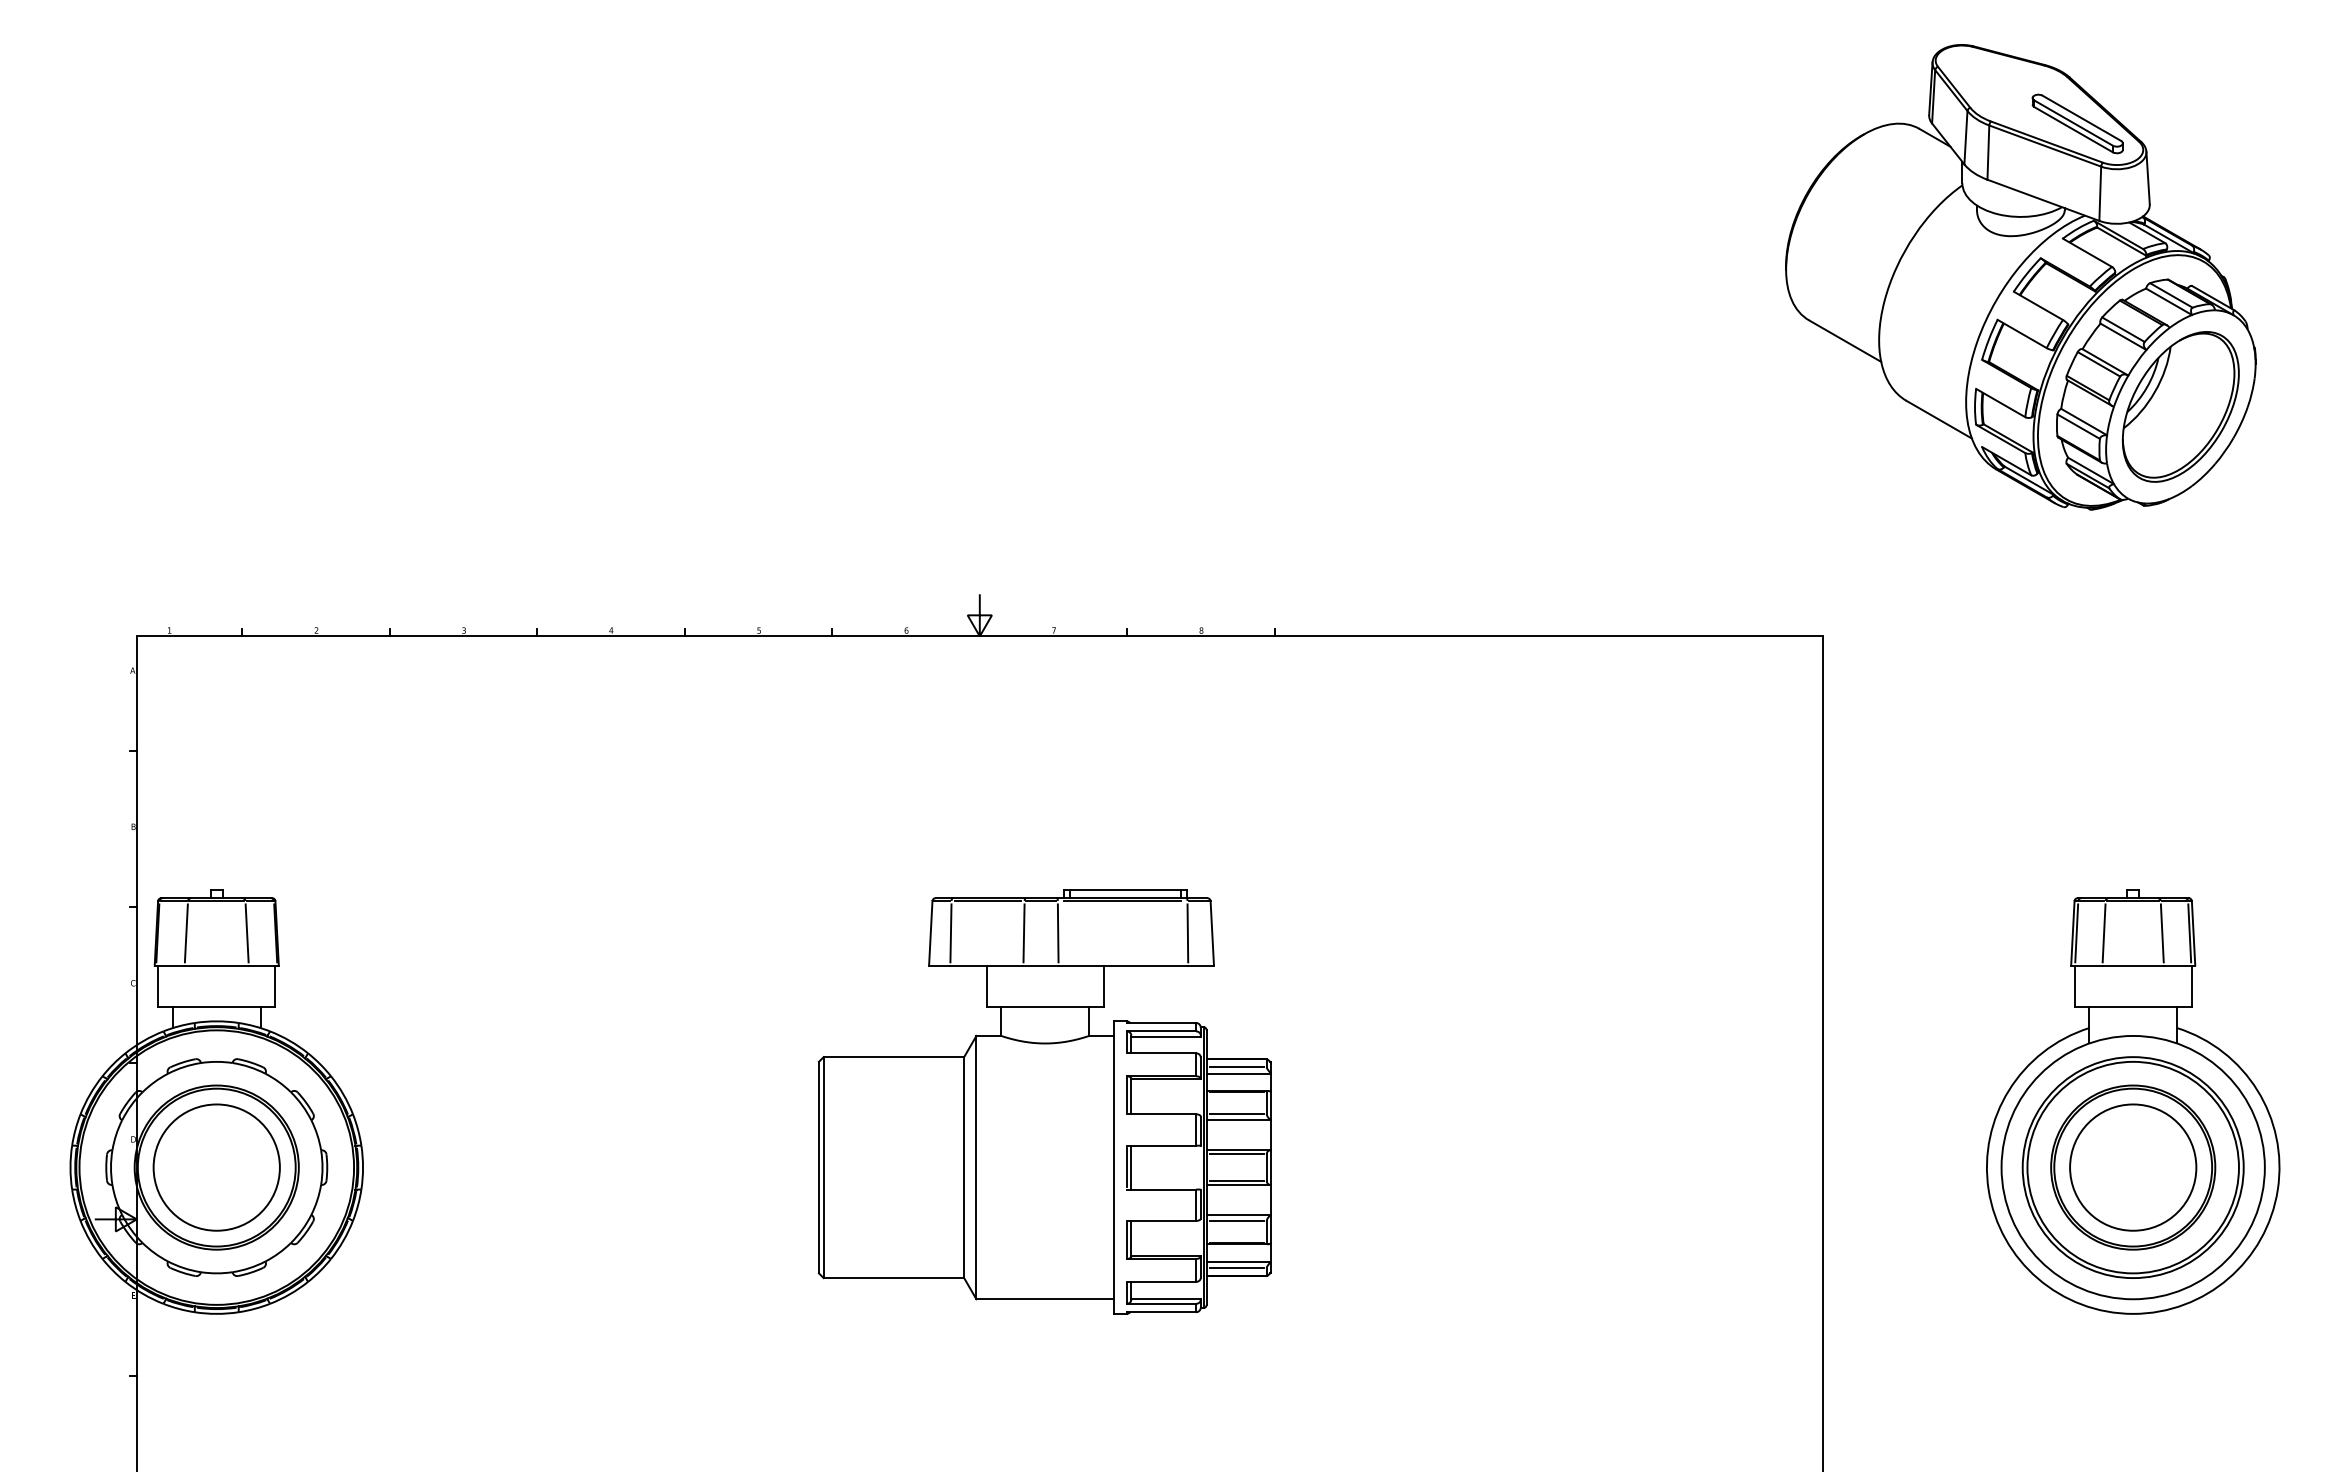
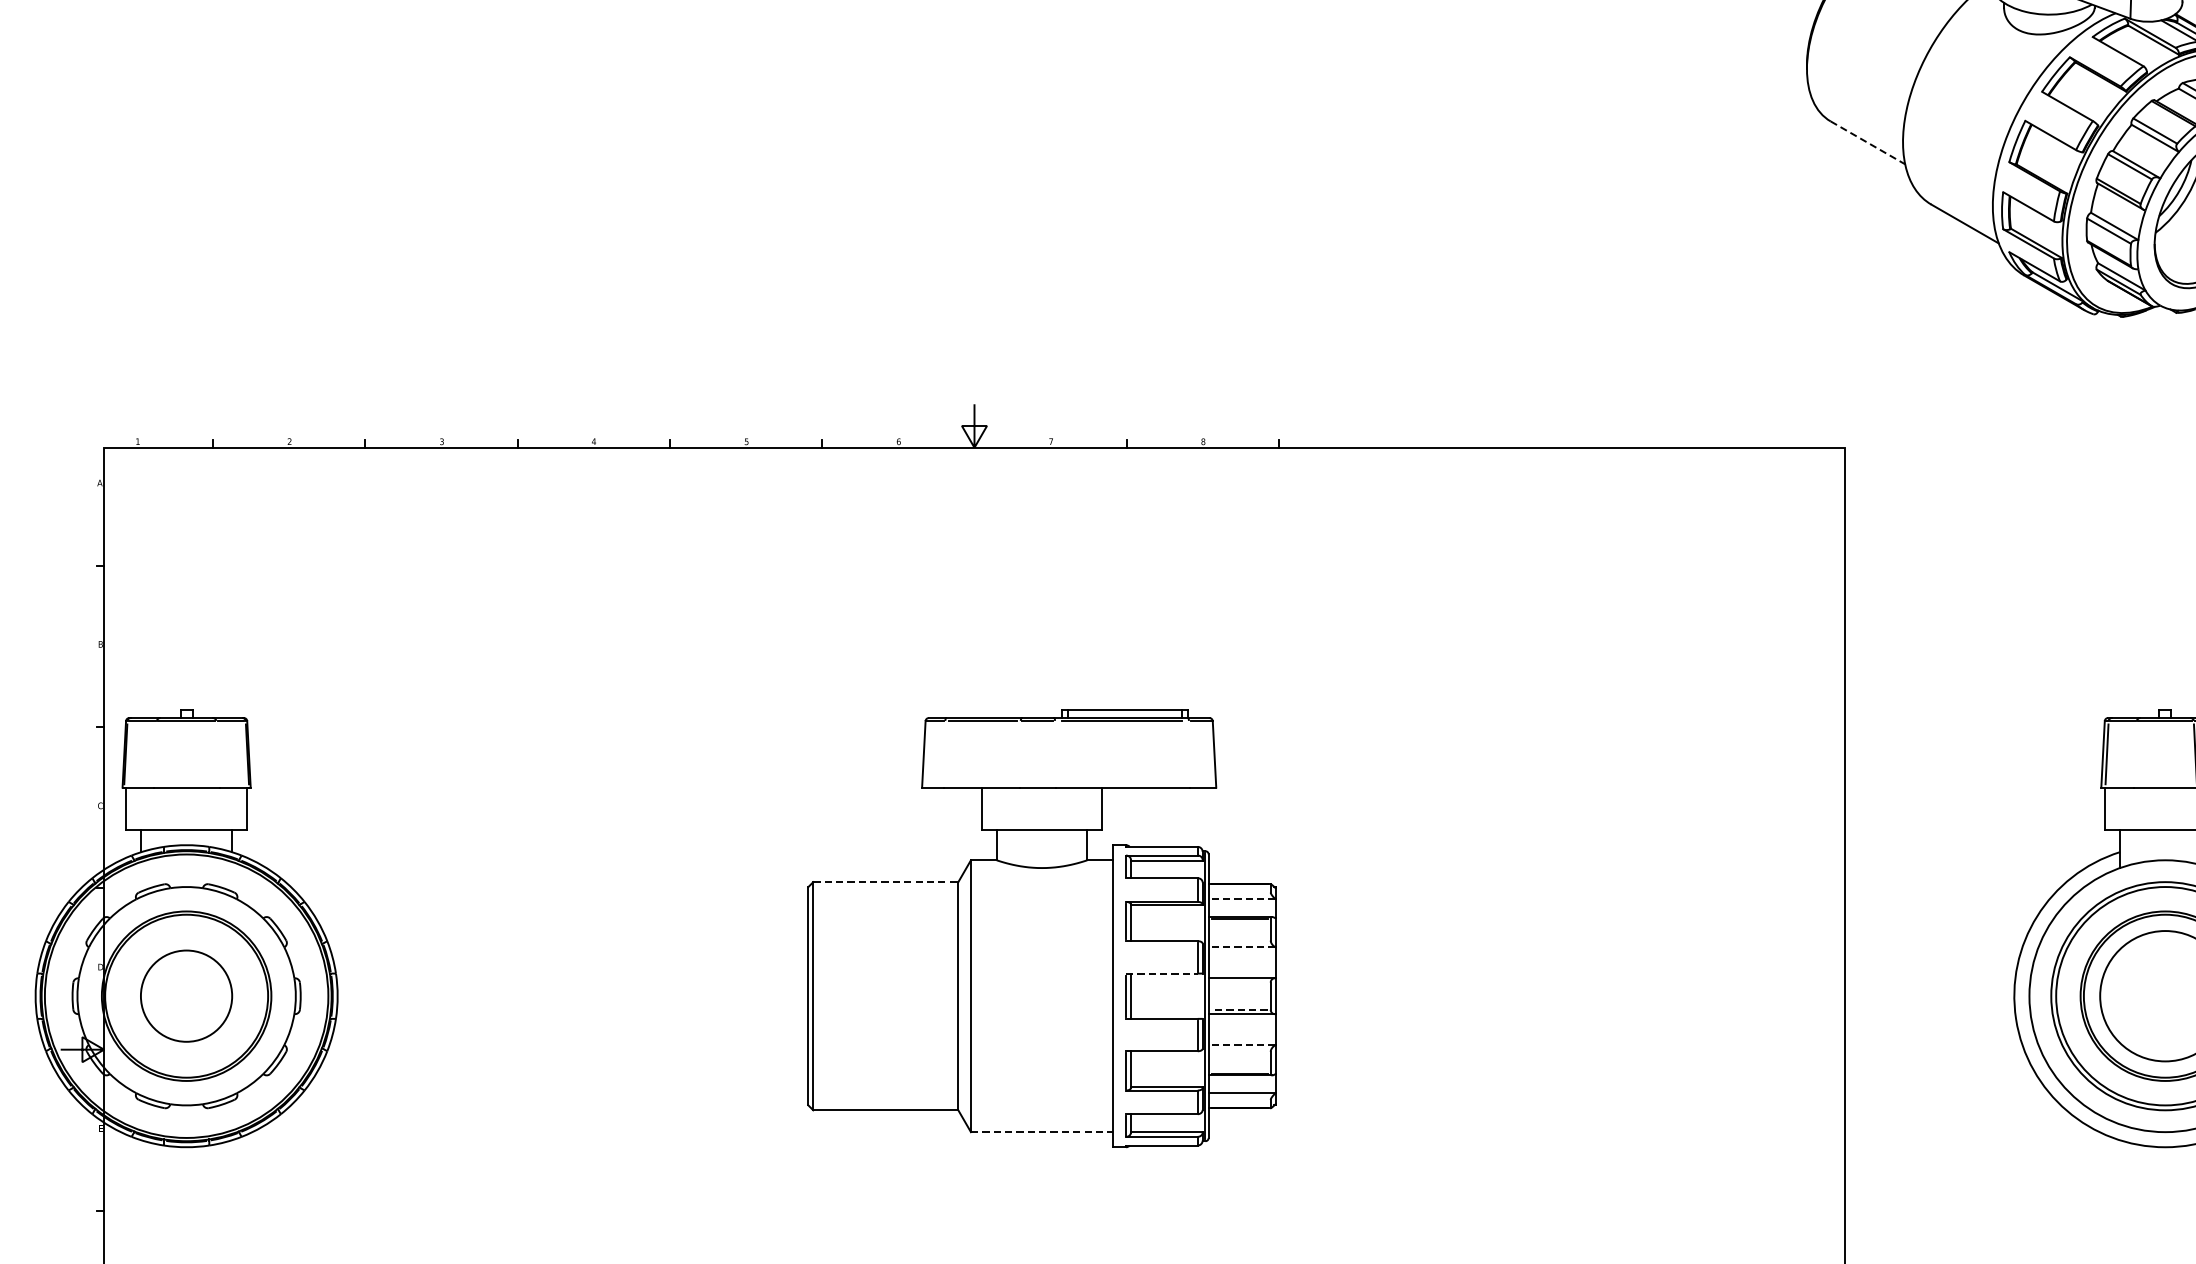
line: (1845, 341) -> (1868, 143), solid -> dashed
line: (185, 933) -> (154, 754), removed
line: (246, 933) -> (217, 754), removed
line: (950, 933) -> (944, 754), removed
line: (1023, 933) -> (1019, 754), removed
line: (1057, 933) -> (1054, 754), removed
line: (1187, 933) -> (1188, 754), removed
line: (2103, 933) -> (2134, 754), removed
line: (894, 1057) -> (886, 882), solid -> dashed
line: (1236, 1067) -> (1239, 892), removed
line: (1238, 1073) -> (1241, 899), solid -> dashed
line: (1236, 1113) -> (1239, 940), removed
line: (1238, 1120) -> (1241, 947), solid -> dashed
line: (1161, 1145) -> (1162, 973), solid -> dashed
line: (1236, 1154) -> (1239, 982), removed
circle: (216, 1167) -> (186, 996), size x0.7
line: (1236, 1180) -> (1239, 1009), solid -> dashed
line: (1238, 1214) -> (1241, 1044), solid -> dashed
line: (1236, 1221) -> (1239, 1051), removed
line: (1236, 1267) -> (1239, 1099), removed
line: (1045, 1299) -> (1042, 1132), solid -> dashed

